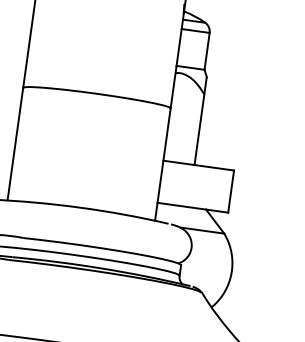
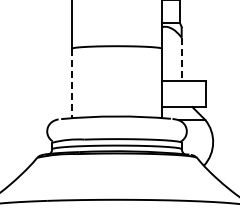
line: (199, 129) -> (181, 59), solid -> dashed
line: (15, 144) -> (71, 83), solid -> dashed

